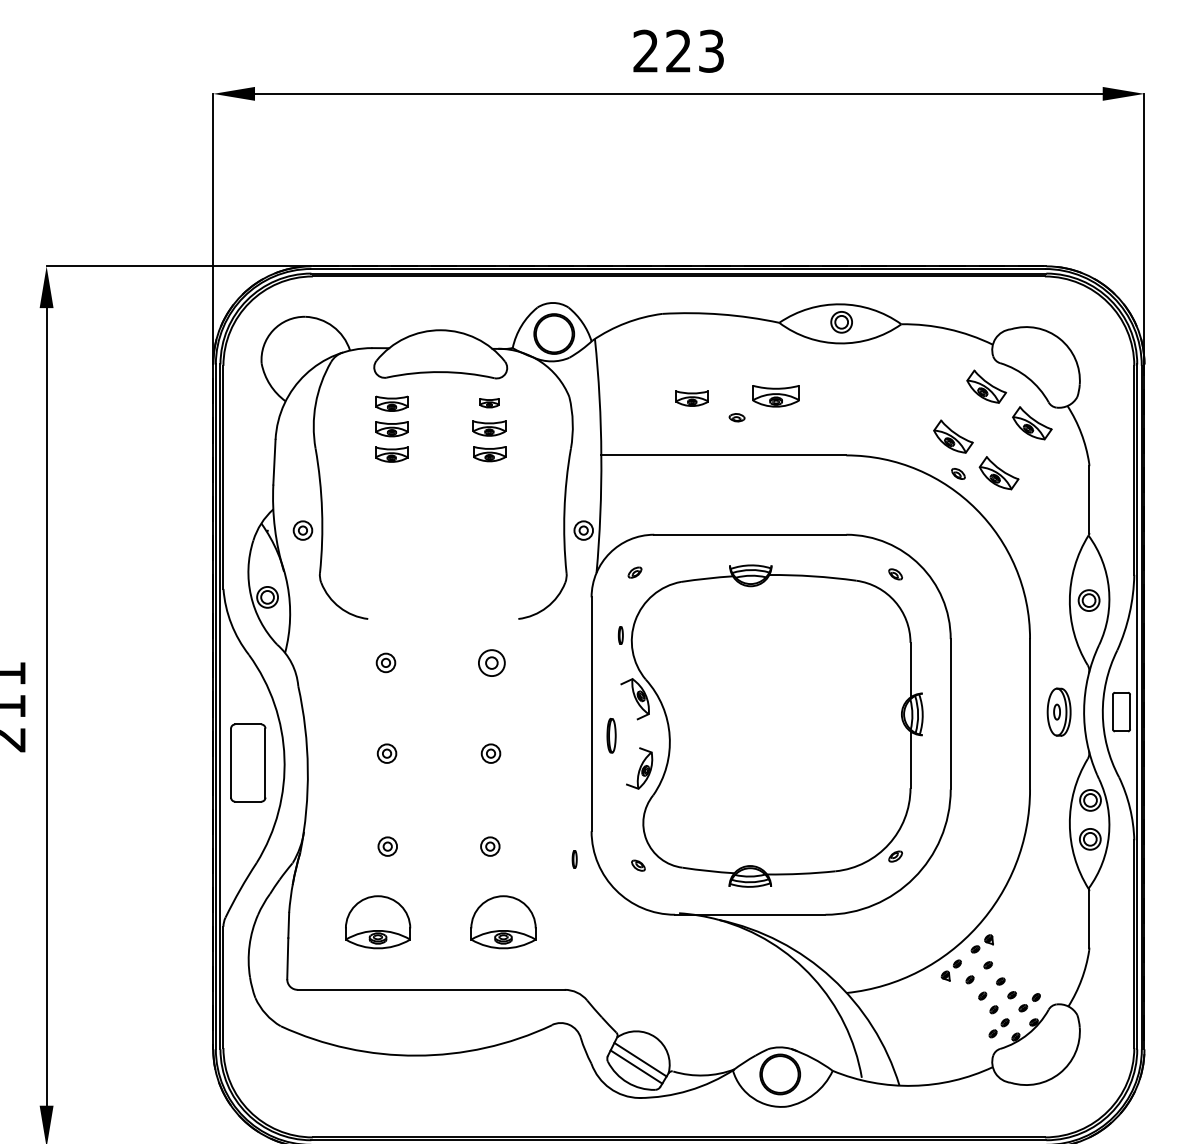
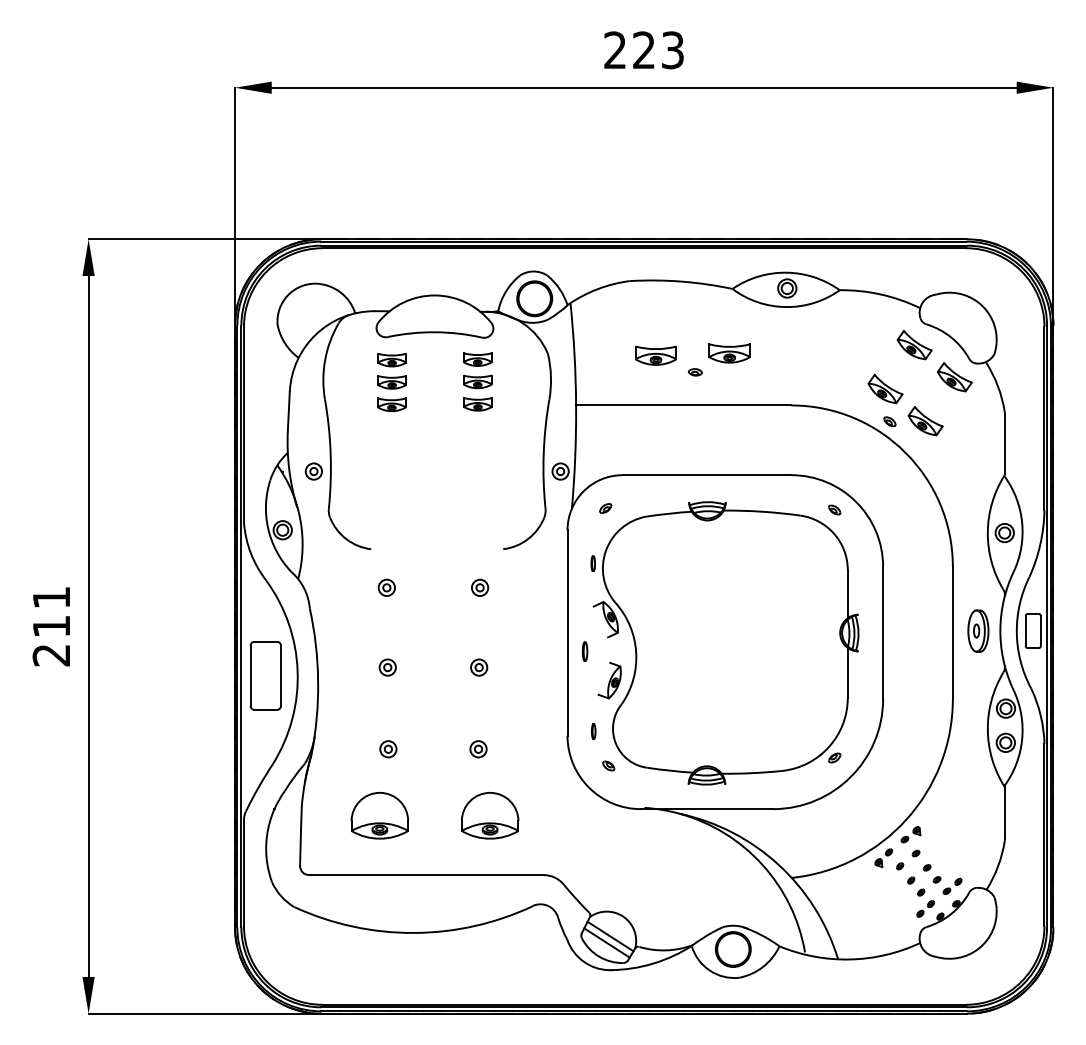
part: (691, 398) -> (655, 355), size x1.43
part: (489, 403) -> (477, 359), size x1.67
part: (492, 662) -> (480, 587), size x0.71
part: (610, 735) -> (584, 651), size x0.62
part: (574, 859) -> (593, 731), moved

